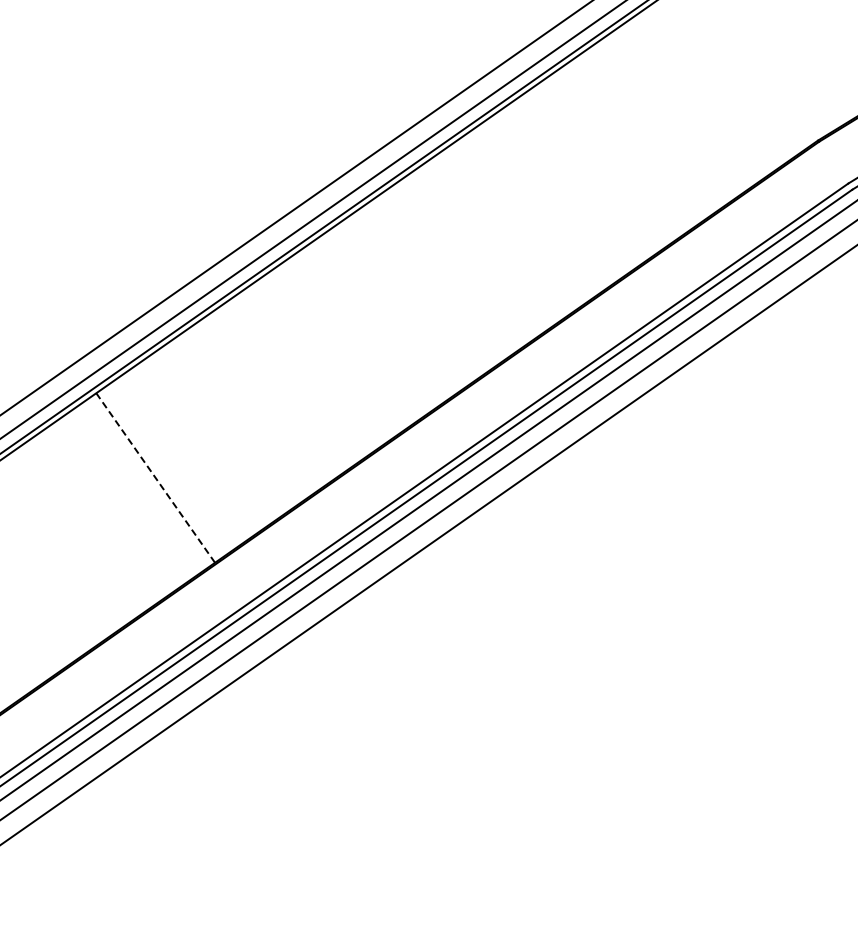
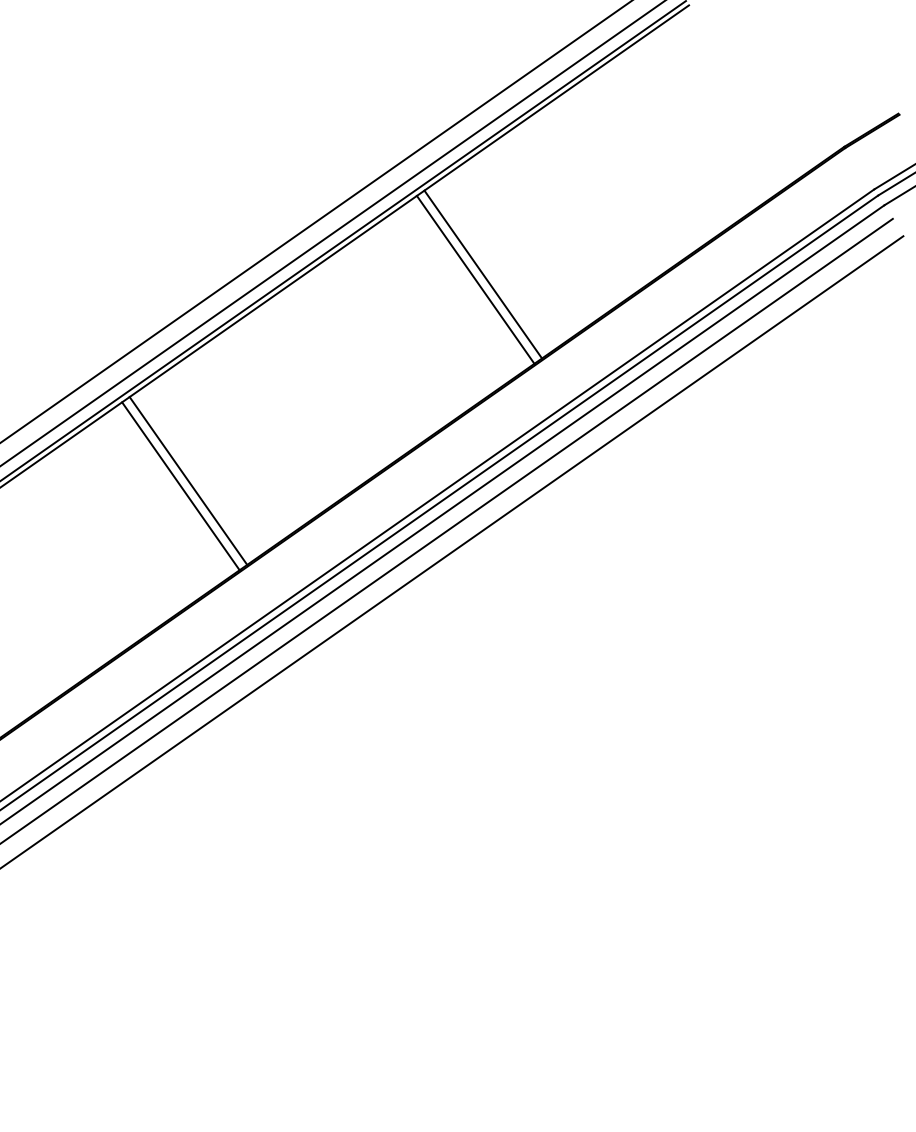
line: (453, 269) -> (483, 274), added
line: (445, 274) -> (475, 279), added
line: (155, 477) -> (188, 480), dashed -> solid
line: (147, 483) -> (180, 486), added

